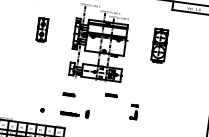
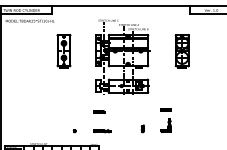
part: (41, 29) -> (63, 51), size x1.43
part: (111, 94) -> (141, 106), removed
part: (133, 112) -> (165, 120), size x1.67
part: (87, 113) -> (142, 128), moved

